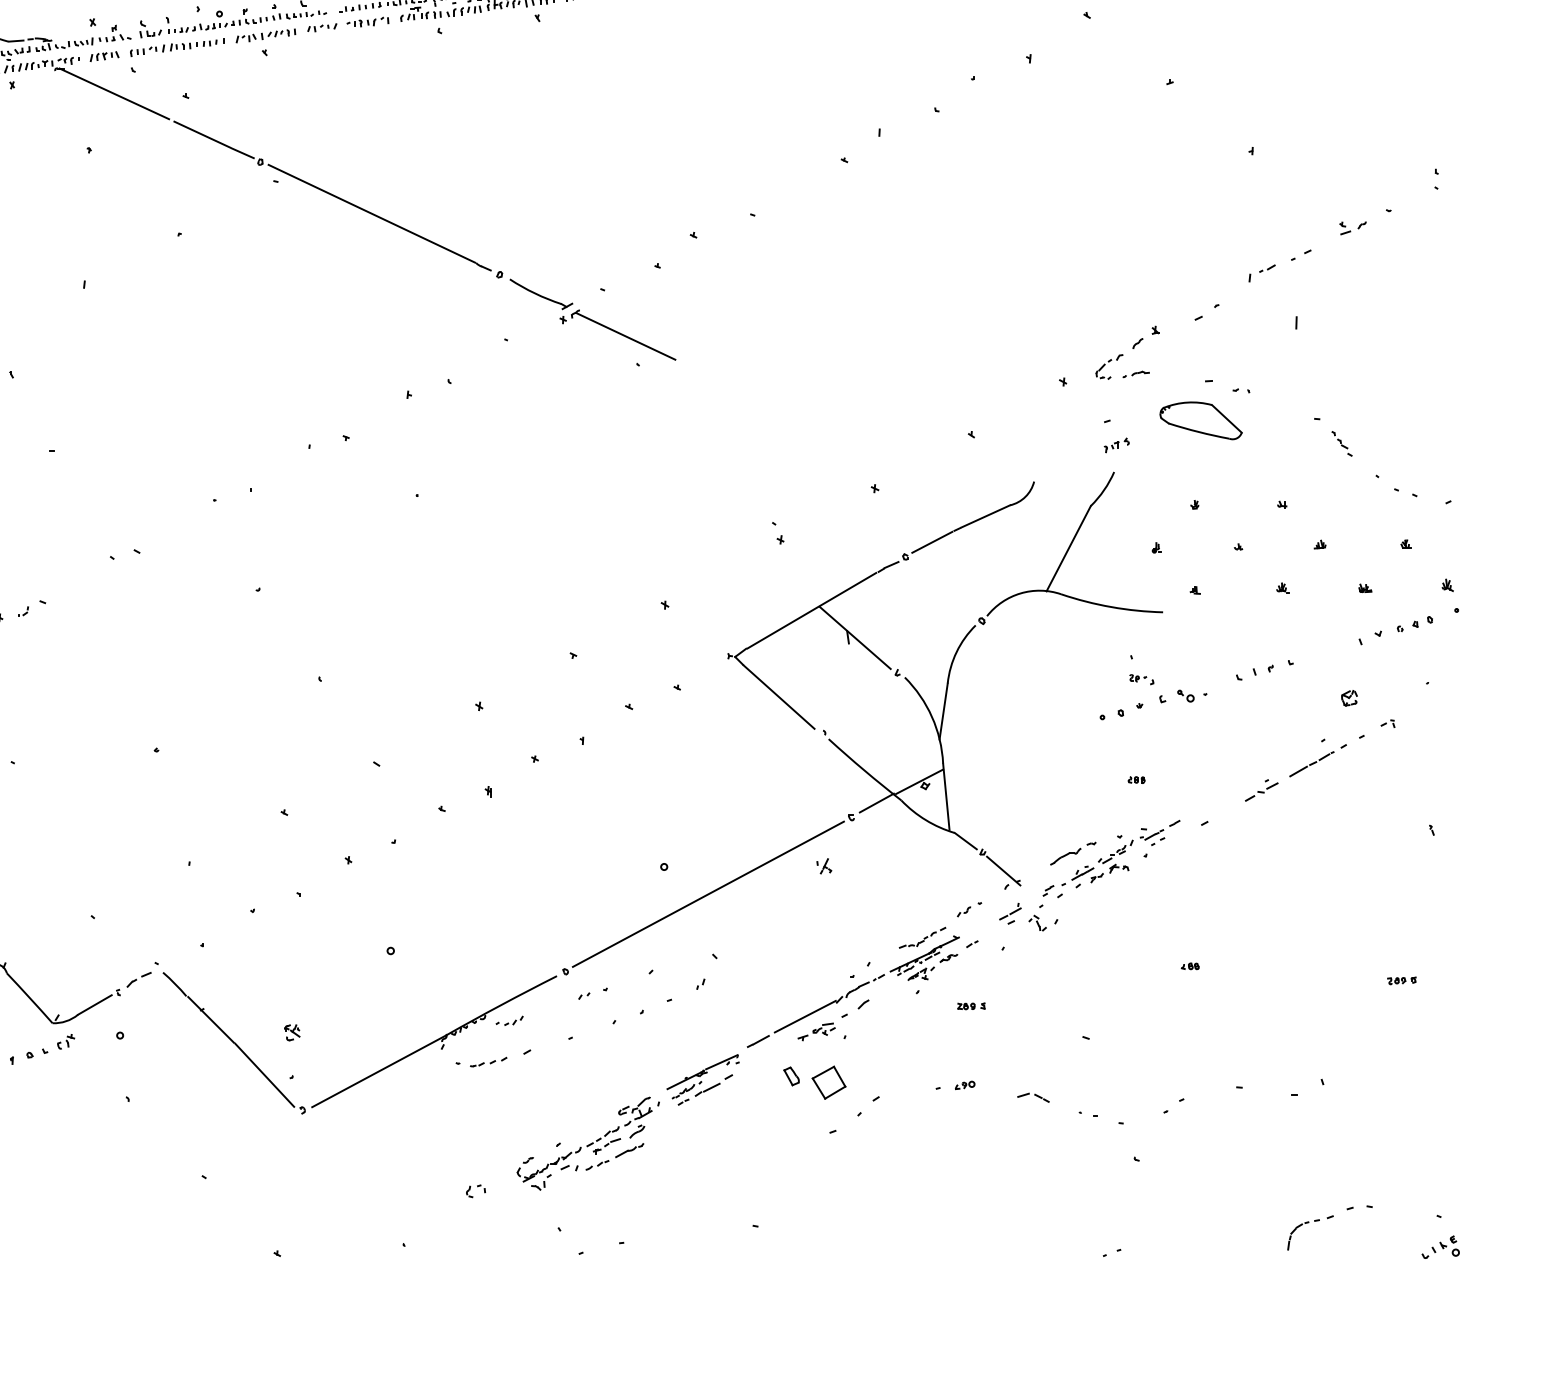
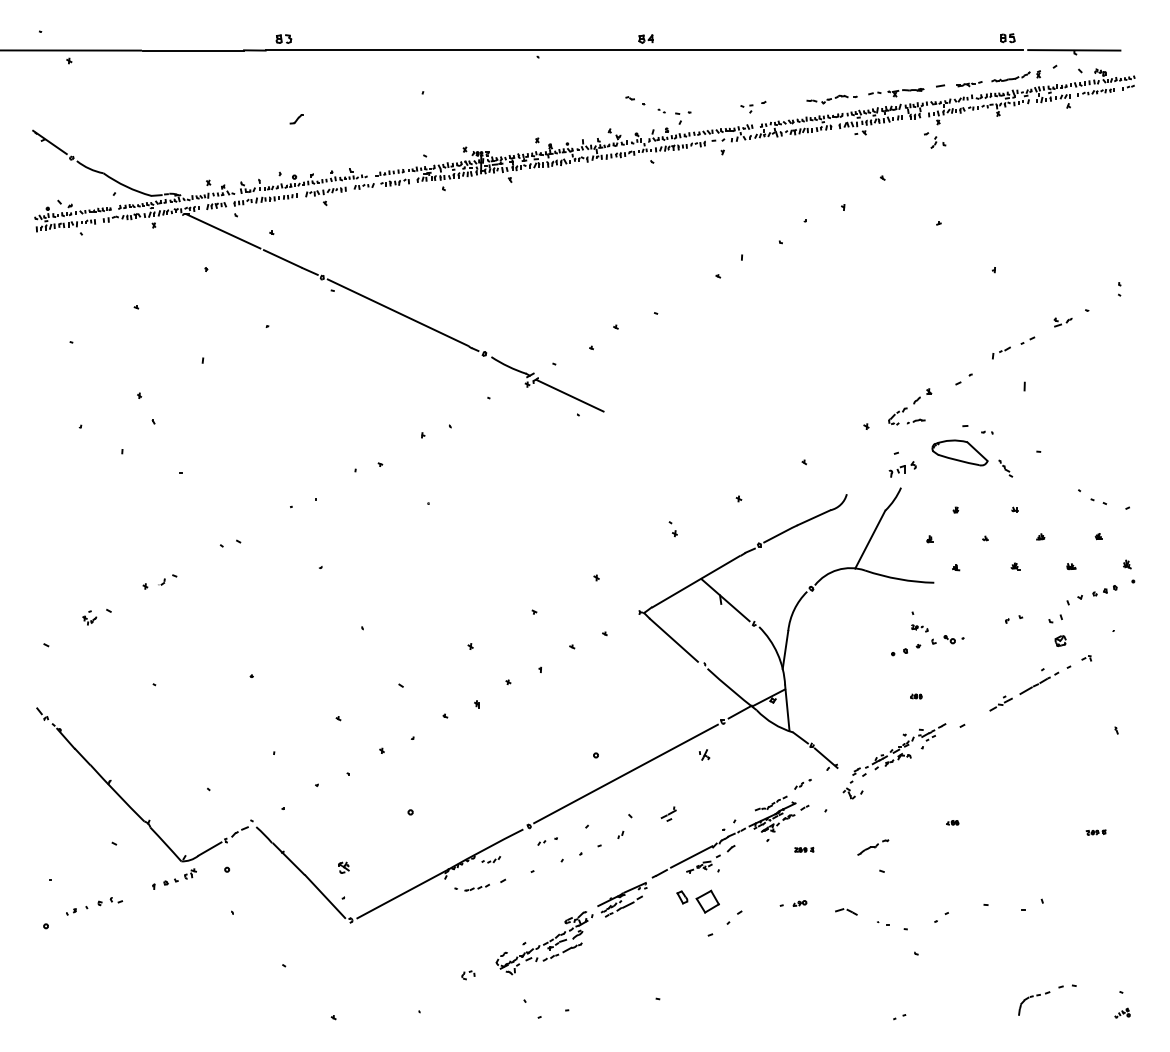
part: (1341, 443) -> (1005, 468), moved
part: (1116, 445) -> (902, 469), size x1.6
part: (1246, 673) -> (1055, 618), moved
part: (1073, 853) -> (873, 847), moved
part: (1010, 912) -> (668, 813), moved
part: (1440, 1246) -> (1122, 1012), size x0.6

